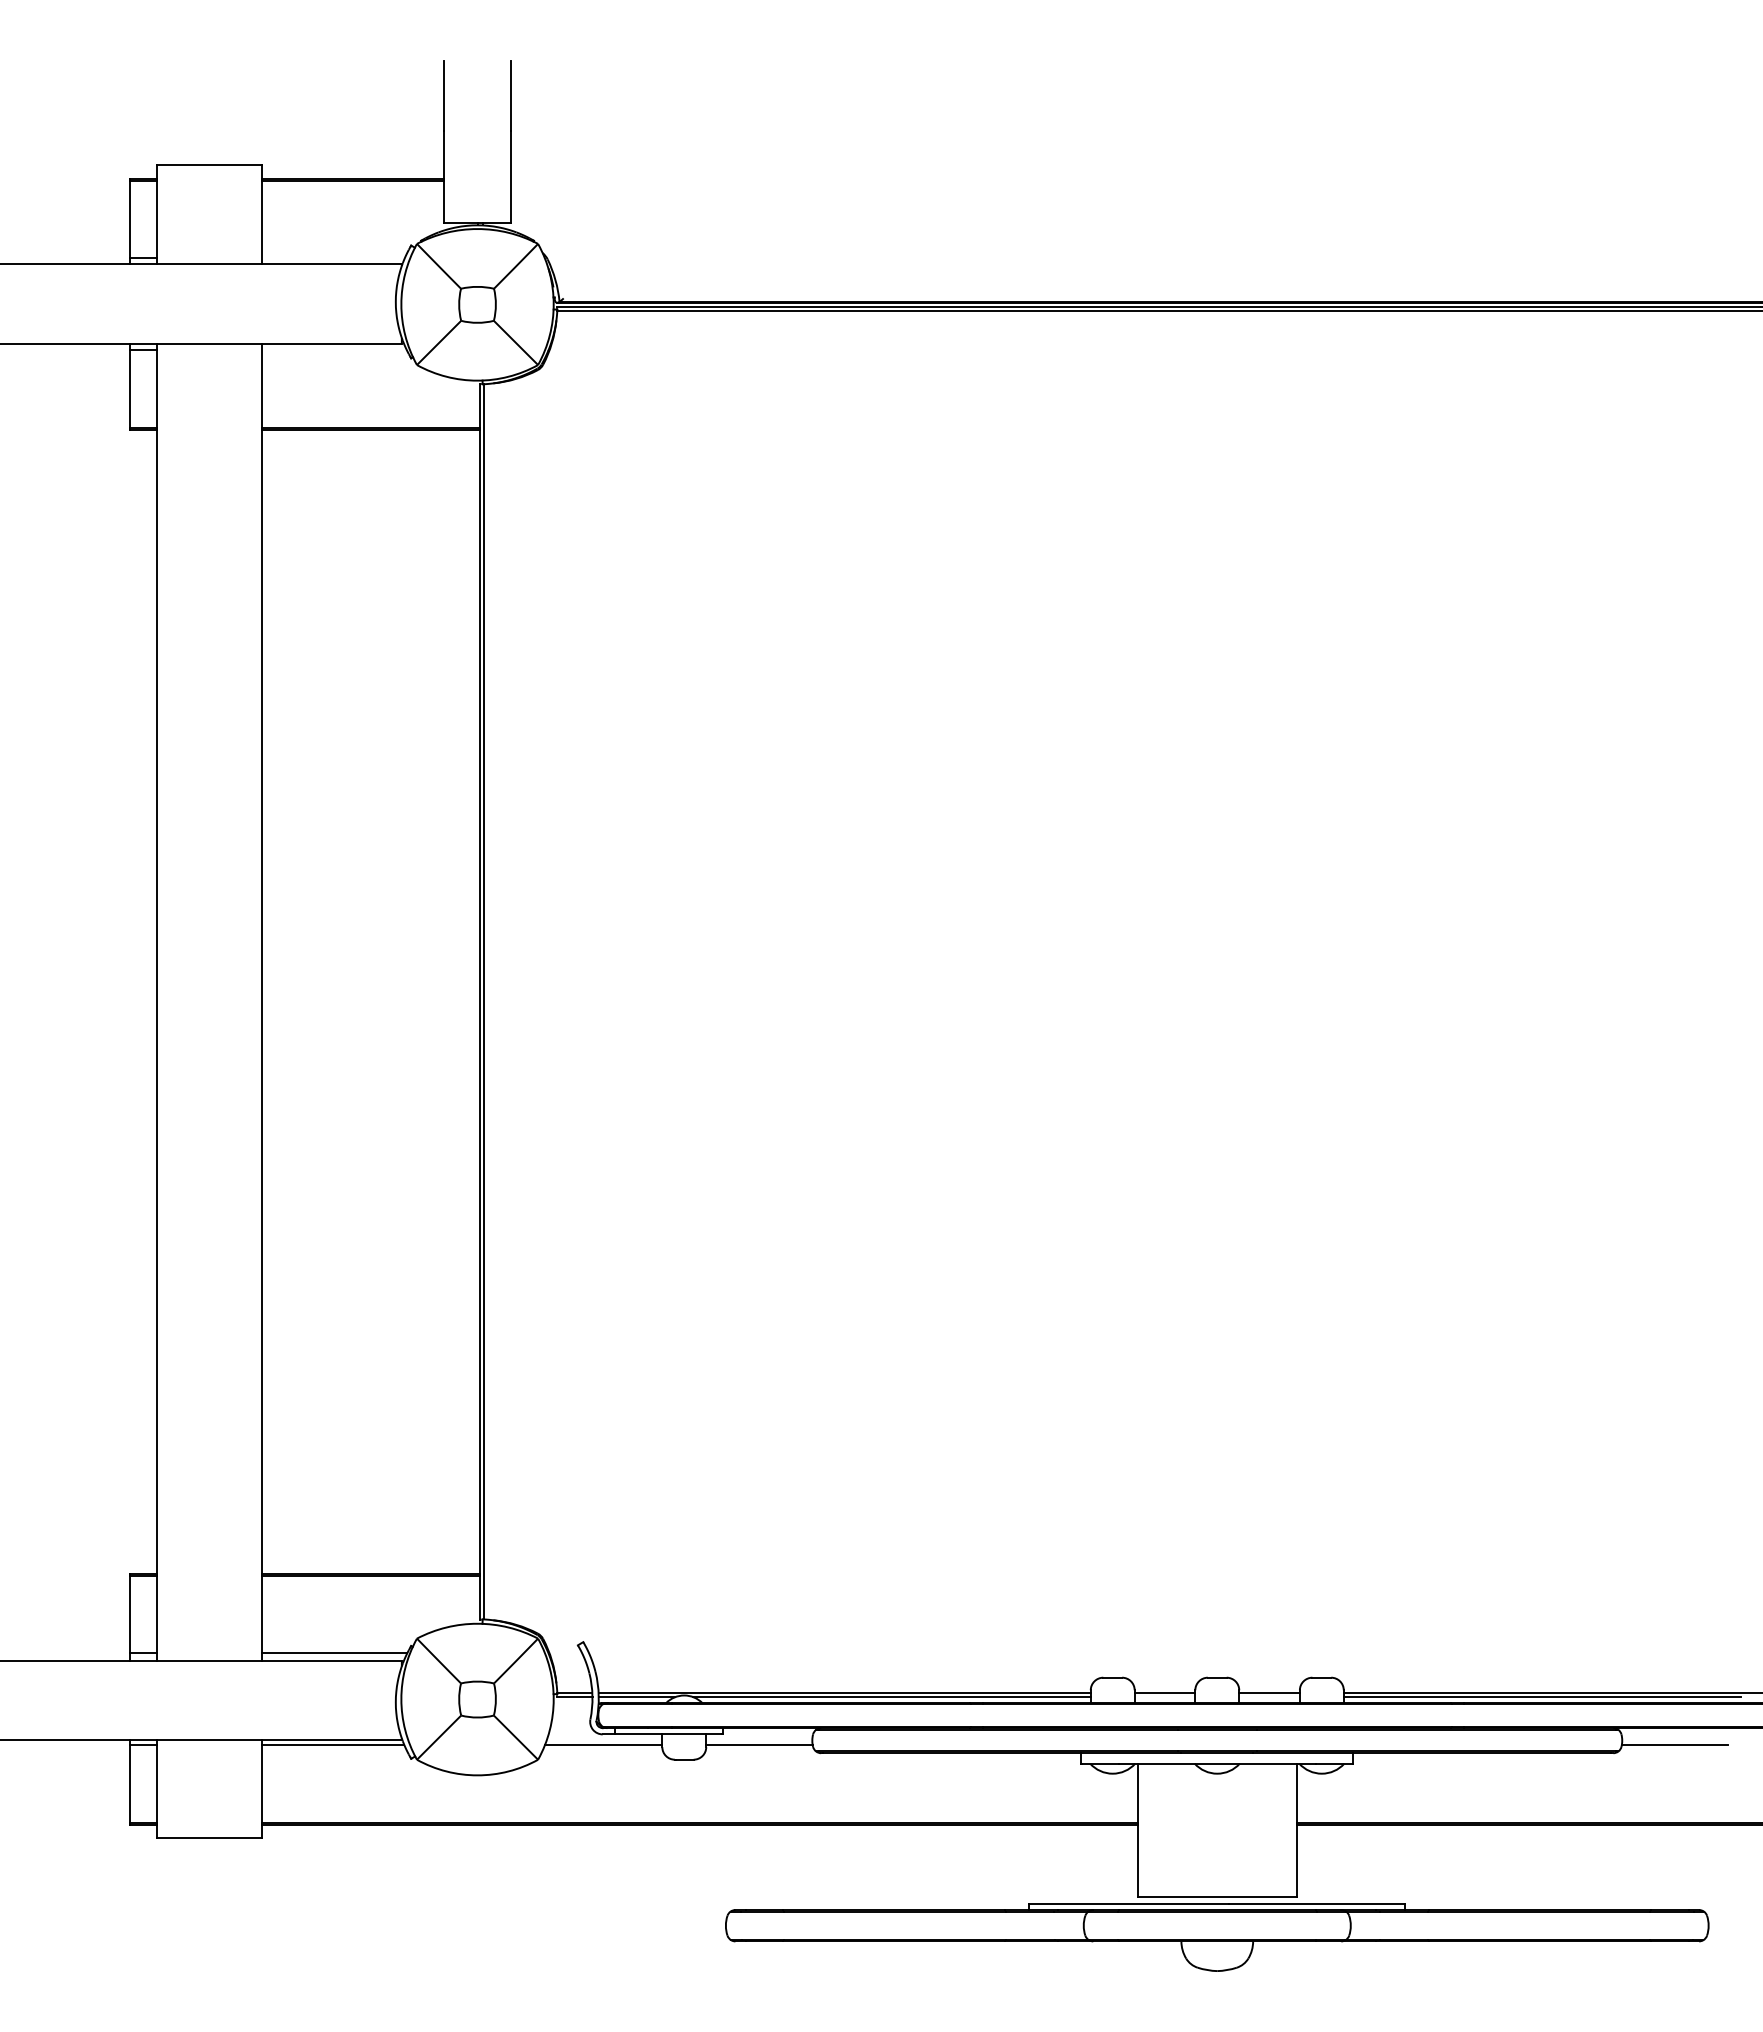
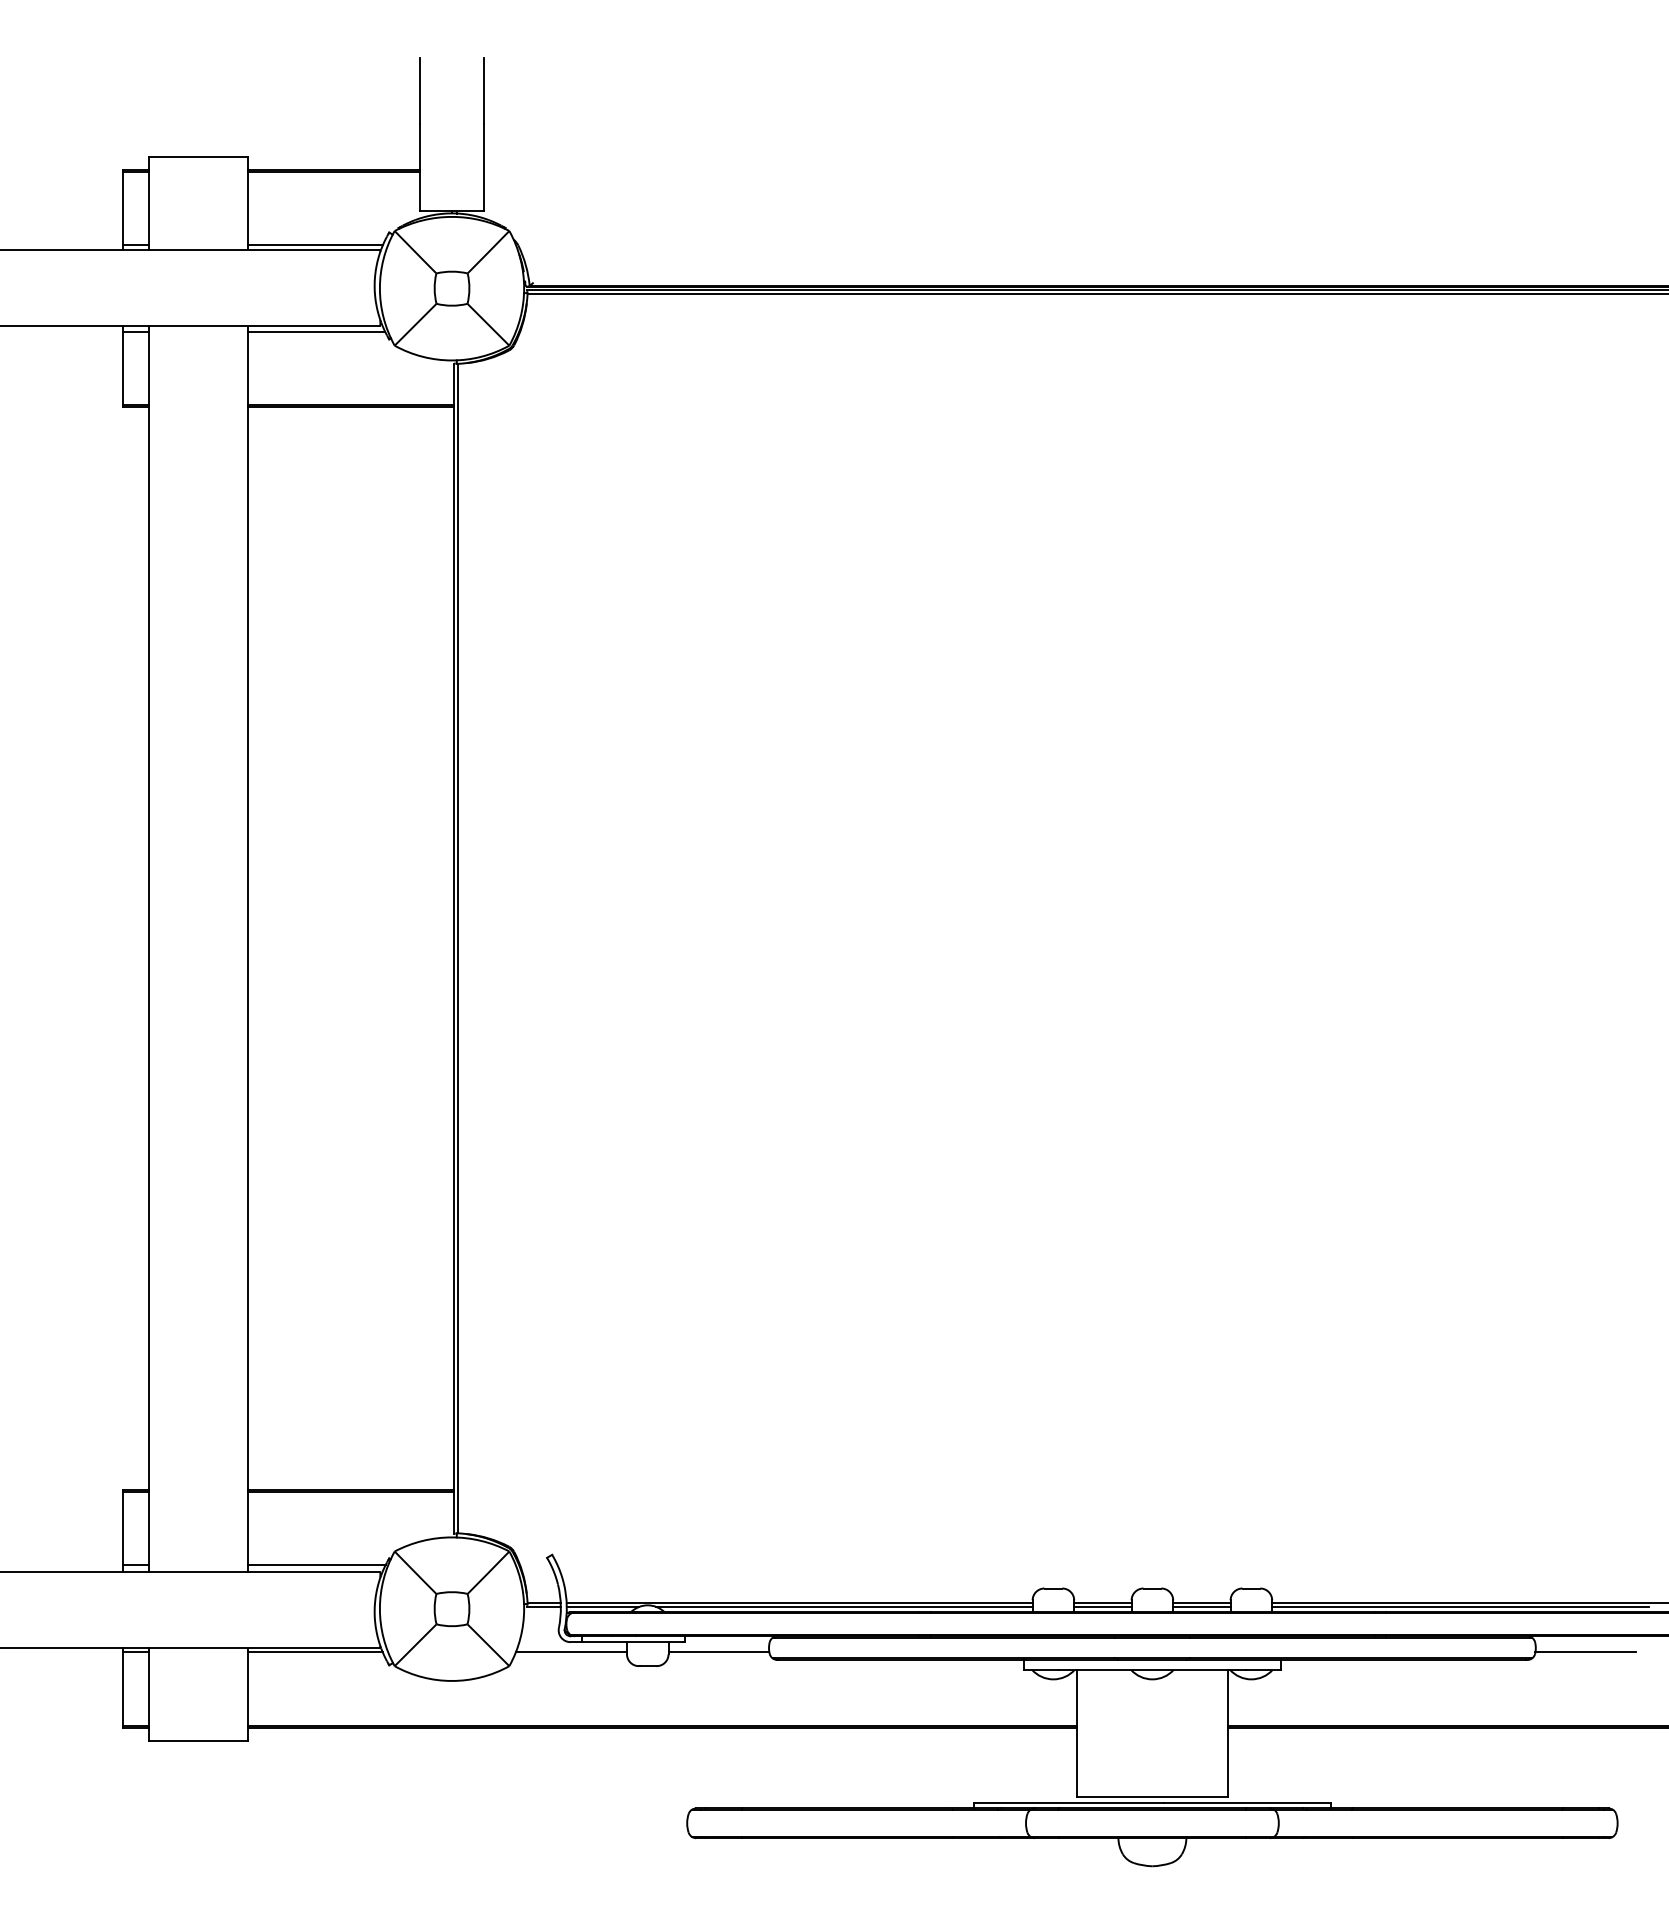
line: (333, 258) -> (315, 244), added
line: (334, 350) -> (316, 331), added
line: (1164, 1696) -> (1102, 1606), added
line: (1269, 1696) -> (1201, 1606), added

